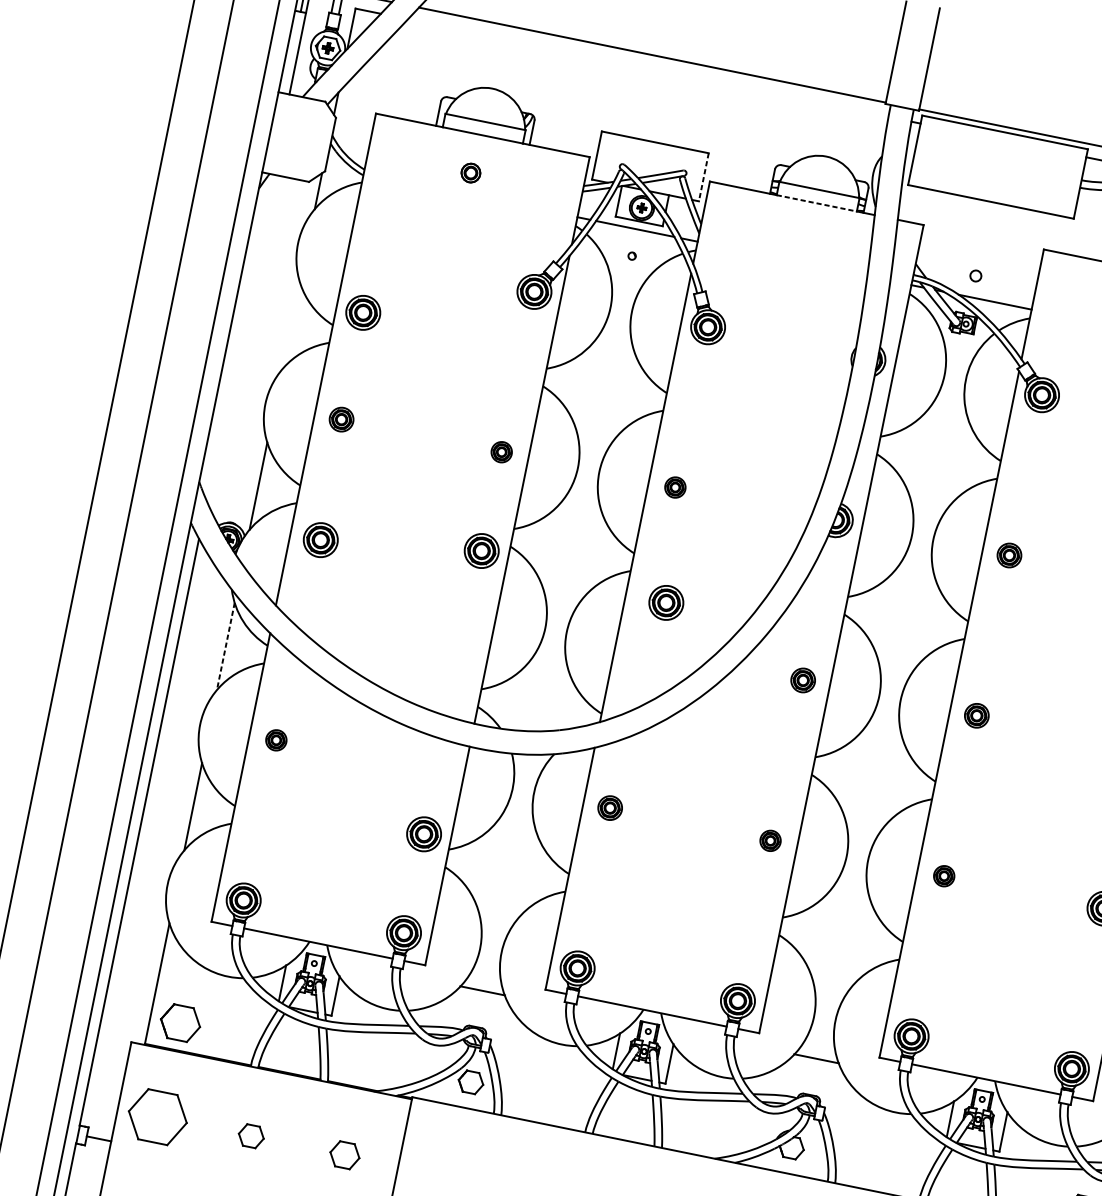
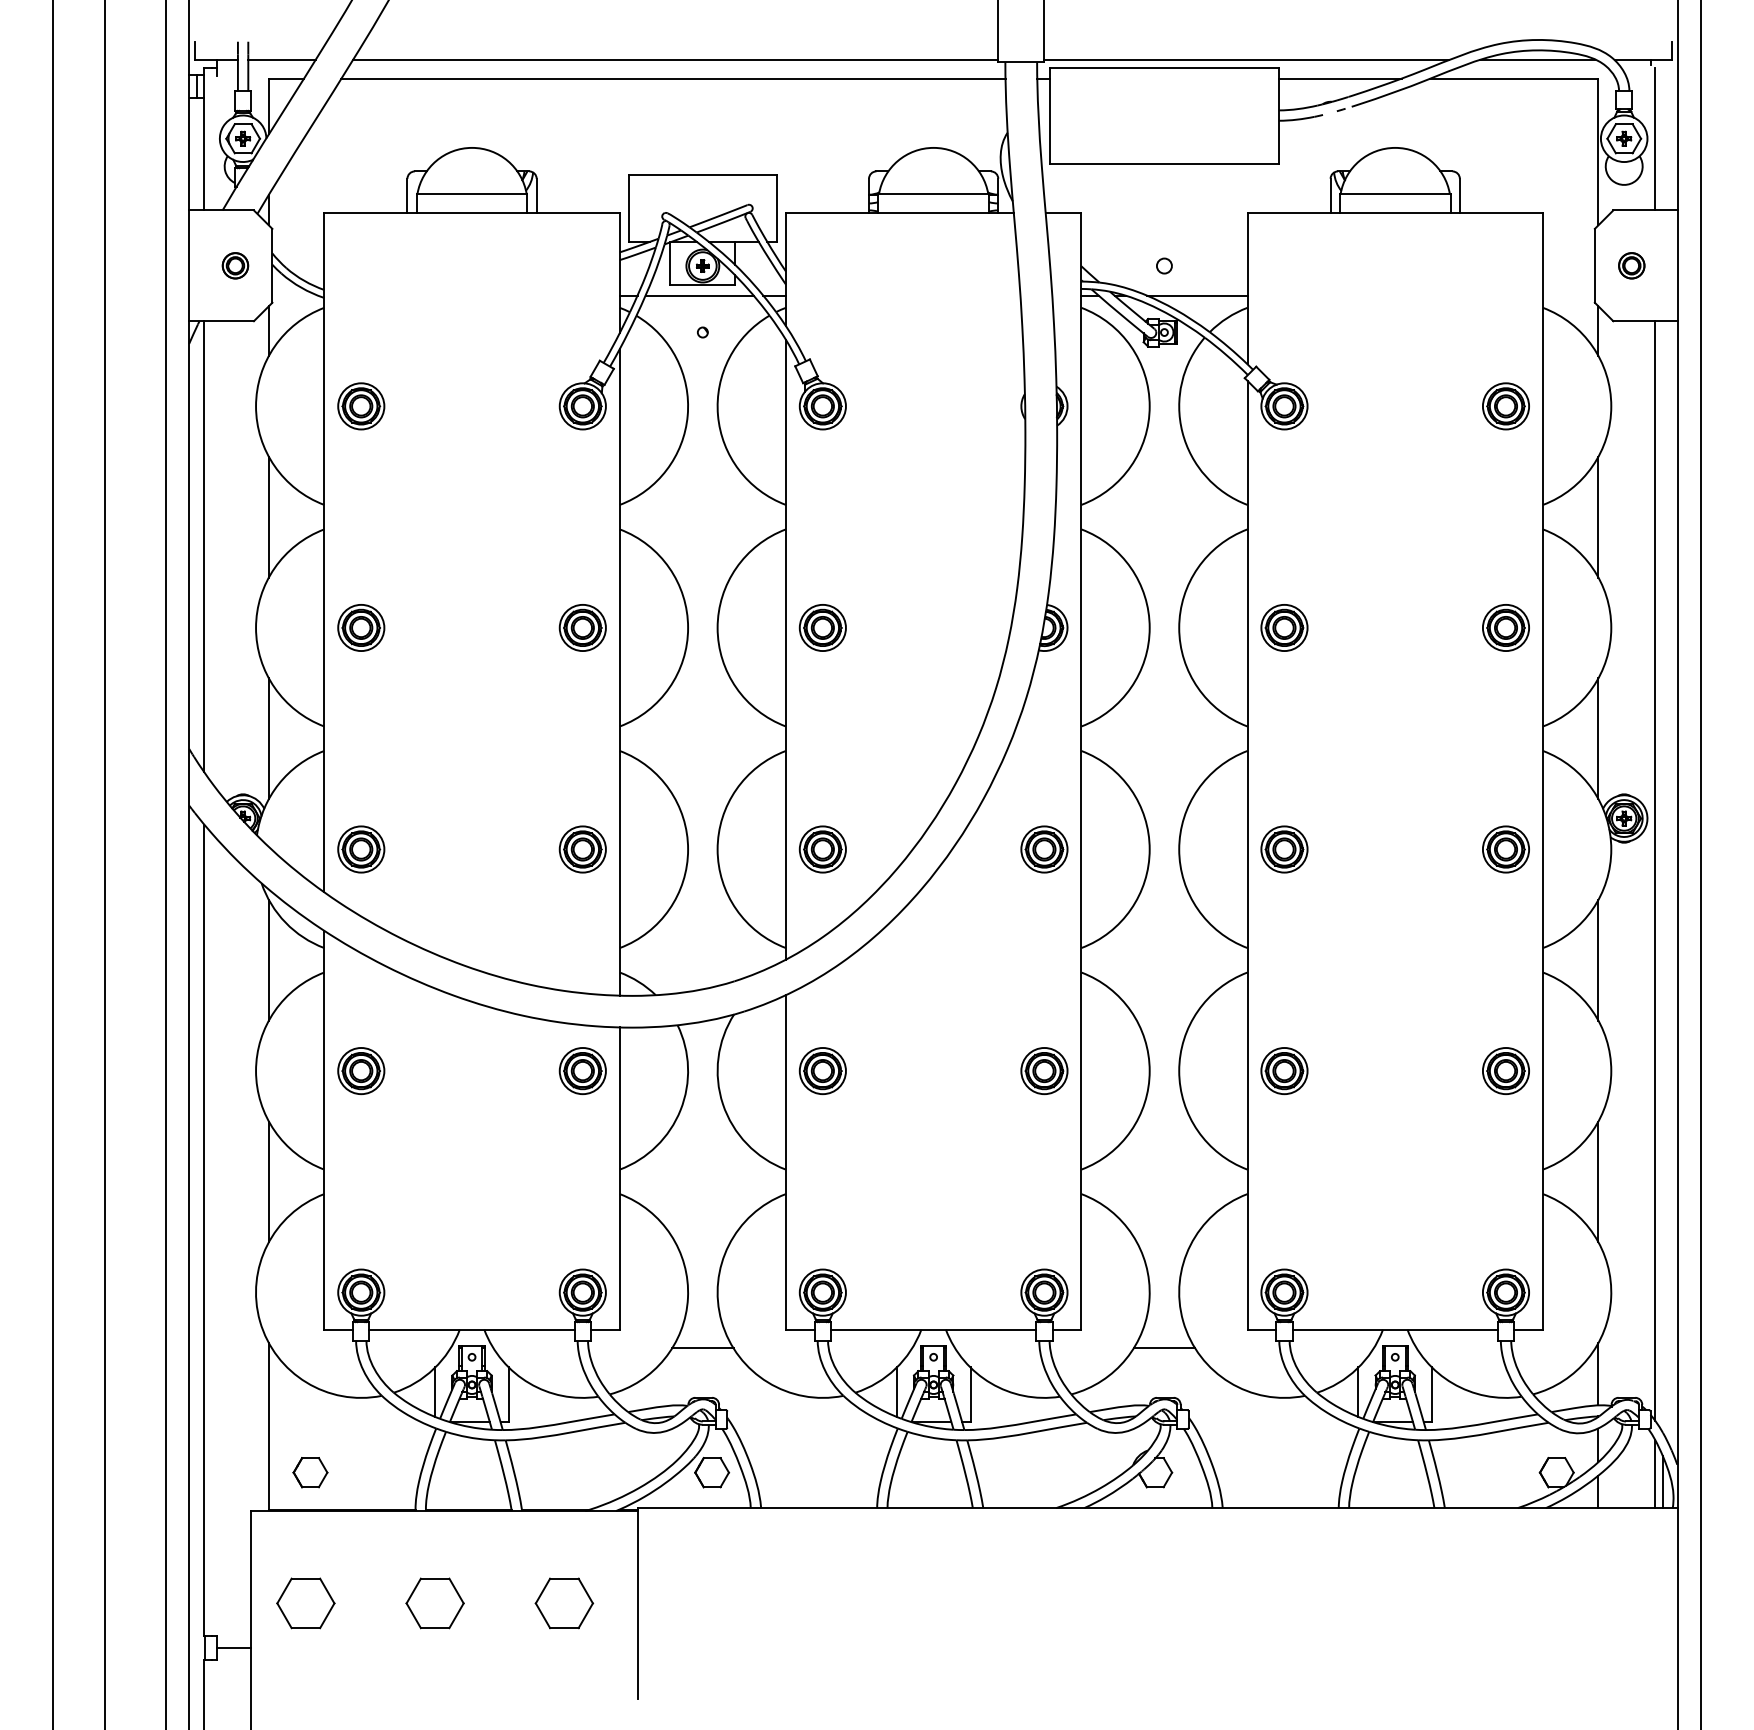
line: (648, 68) -> (673, 78), added
part: (471, 172) -> (235, 265), moved
line: (703, 177) -> (776, 208), dashed -> solid
line: (817, 203) -> (934, 212), dashed -> solid
part: (363, 312) -> (361, 406), moved
line: (290, 325) -> (268, 516), added
line: (240, 337) -> (204, 546), added
part: (341, 419) -> (361, 627), size x1.43
part: (501, 451) -> (582, 627), size x1.67
part: (675, 487) -> (822, 627), size x1.67
part: (320, 540) -> (361, 849), moved
part: (481, 550) -> (582, 849), moved
part: (1009, 555) -> (1284, 627), size x1.43
part: (666, 602) -> (822, 849), moved
line: (225, 646) -> (268, 960), dashed -> solid
part: (803, 680) -> (1044, 849), size x1.43
part: (976, 715) -> (1284, 849), size x1.43
part: (276, 740) -> (361, 1071), size x1.67
part: (610, 807) -> (822, 1070), size x1.43
part: (423, 833) -> (582, 1070), moved
part: (770, 841) -> (1044, 1071), size x1.67
part: (944, 876) -> (1284, 1071), size x1.67
part: (180, 1023) -> (310, 1472), size x0.62
part: (157, 1117) -> (305, 1603), size x0.71
part: (250, 1136) -> (434, 1603), size x1.67
part: (344, 1155) -> (564, 1603), size x1.43

